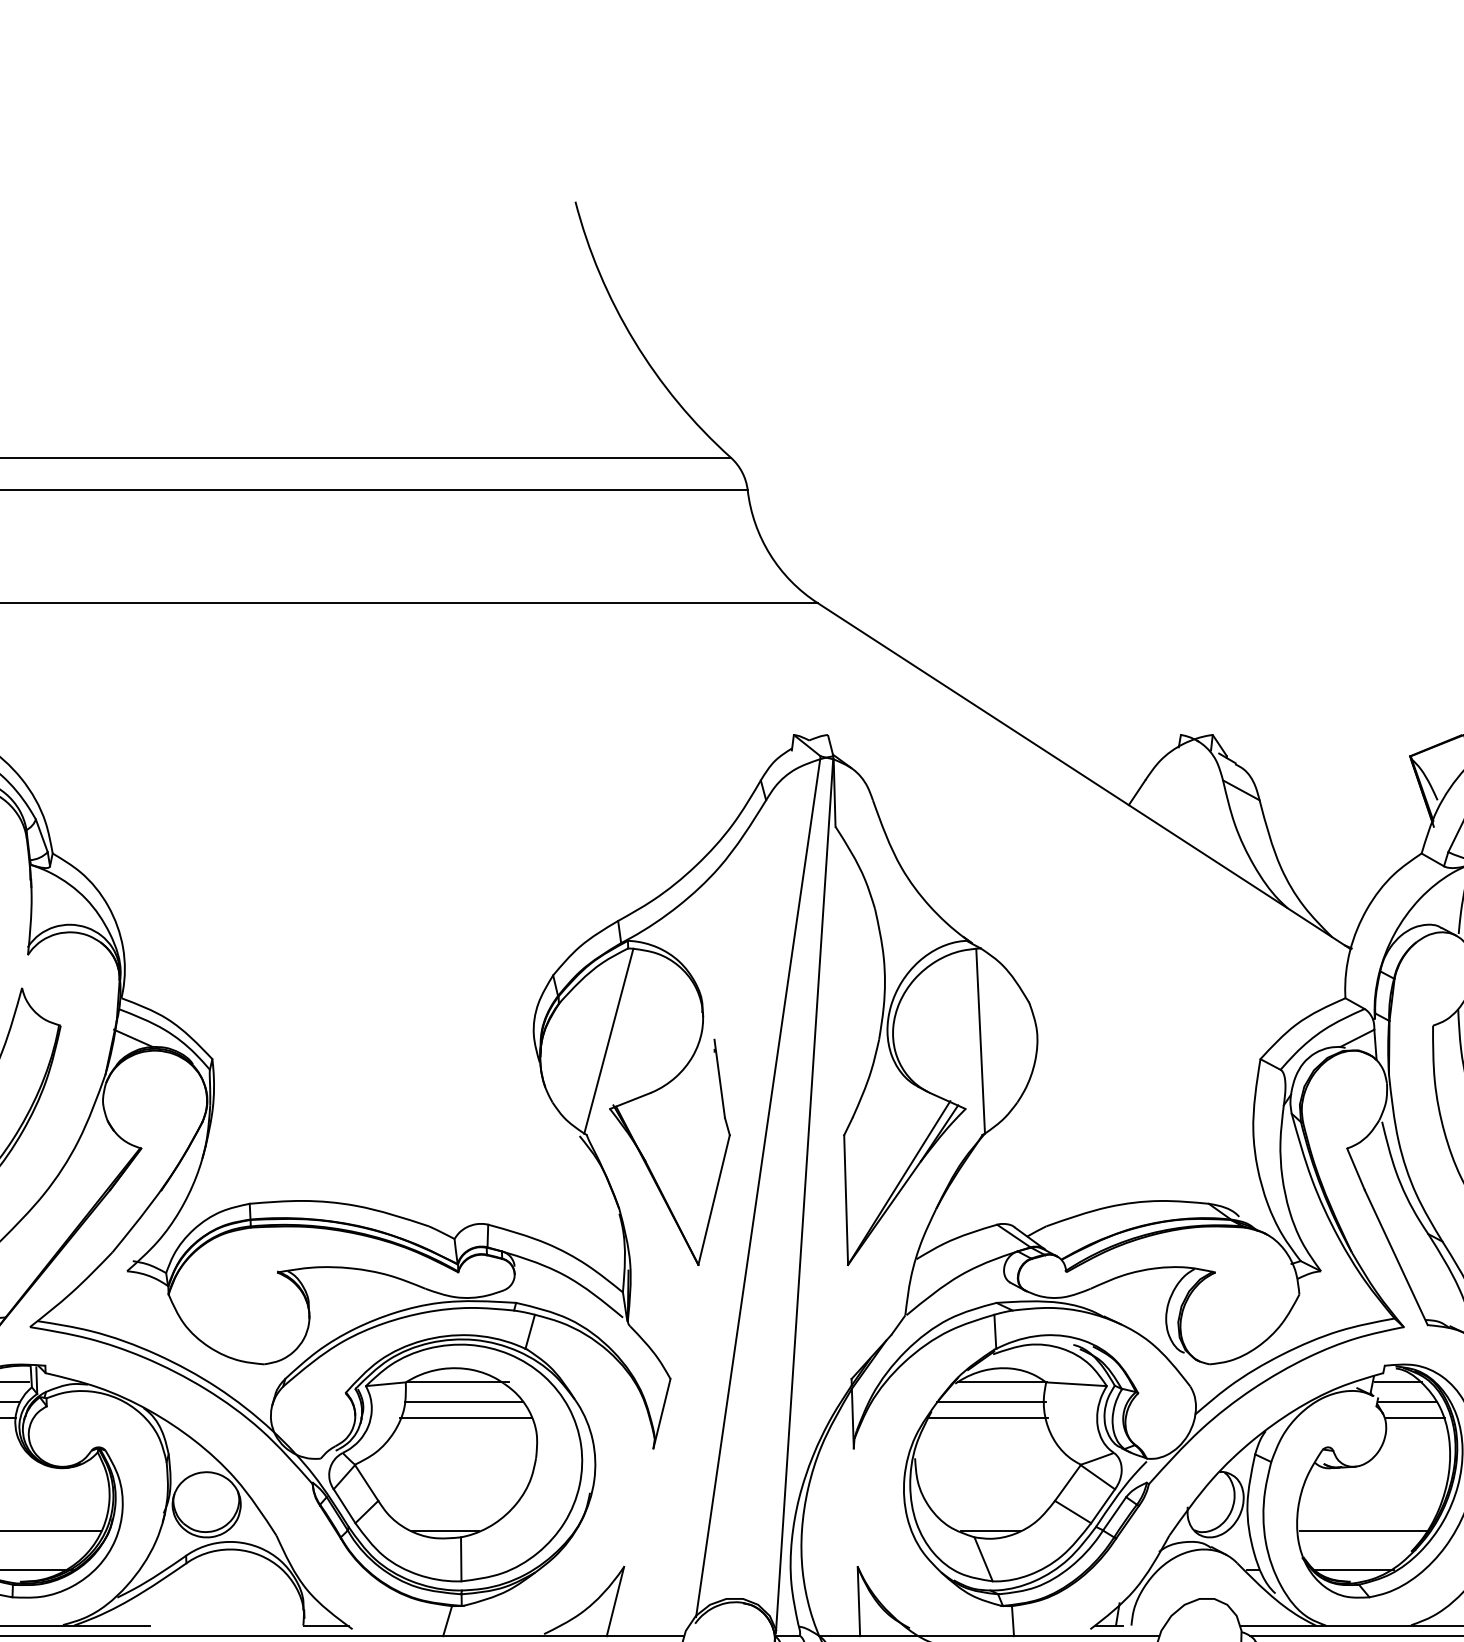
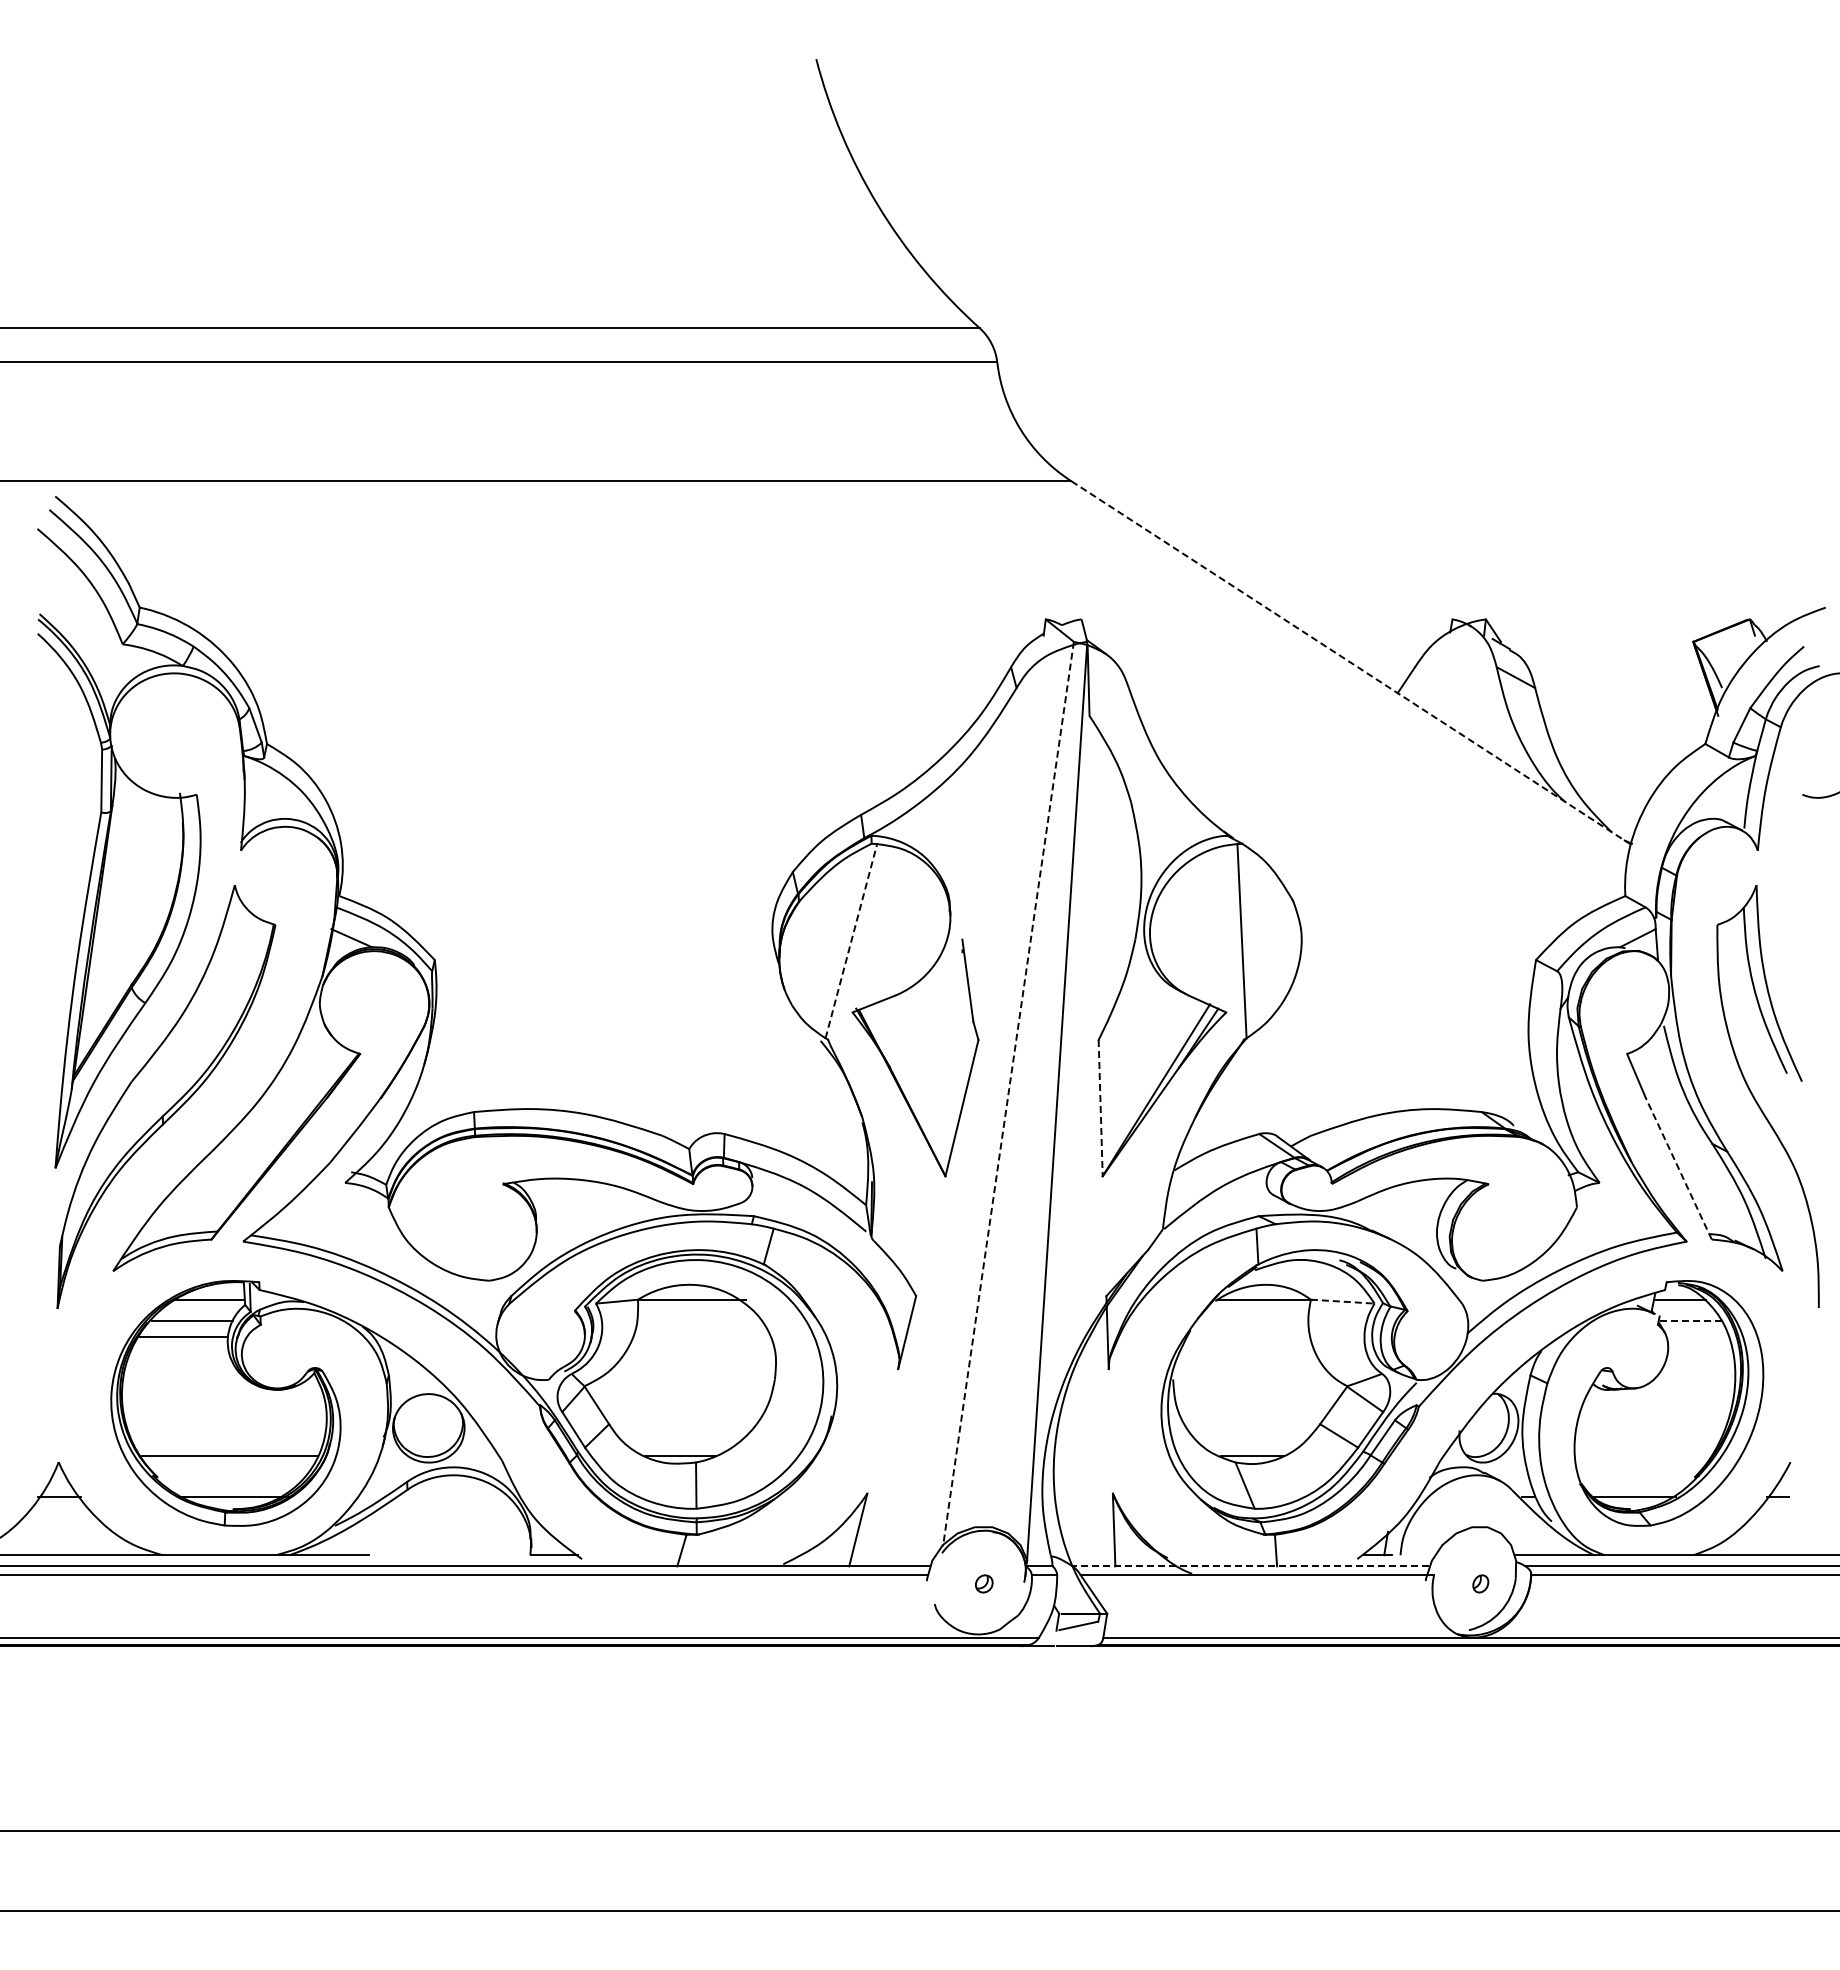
line: (1083, 775) -> (1350, 662), solid -> dashed
line: (608, 1040) -> (851, 940), solid -> dashed
line: (758, 1187) -> (1008, 1094), solid -> dashed
line: (845, 1200) -> (1100, 1108), solid -> dashed
line: (1396, 1257) -> (1678, 1168), solid -> dashed
line: (1076, 1384) -> (1342, 1301), solid -> dashed
line: (463, 1402) -> (698, 1320), removed
line: (990, 1402) -> (1252, 1320), removed
line: (1407, 1402) -> (1690, 1320), solid -> dashed
line: (466, 1418) -> (701, 1337), removed
line: (986, 1418) -> (1248, 1337), removed
line: (1415, 1418) -> (1698, 1337), removed
line: (1362, 1530) -> (1643, 1455), removed
line: (988, 1636) -> (1250, 1566), solid -> dashed

